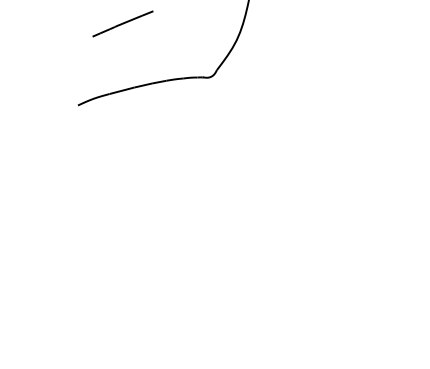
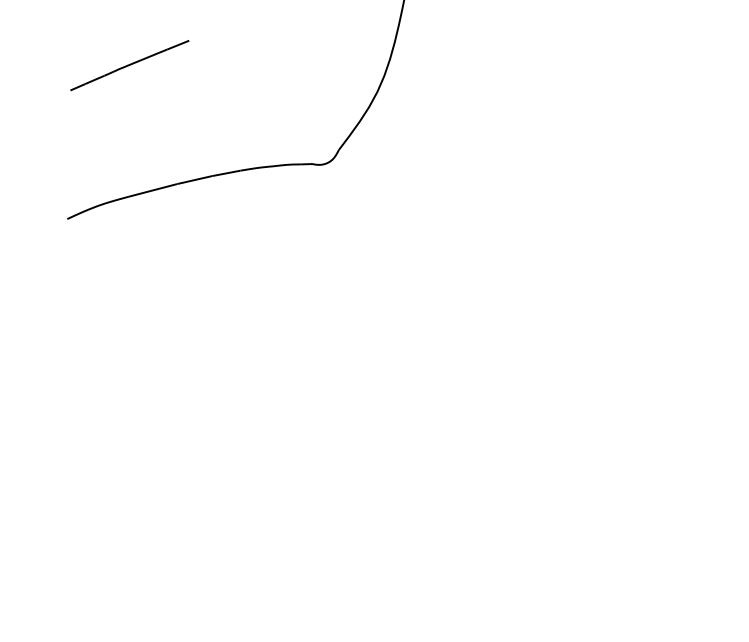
line: (122, 23) -> (128, 64), moved

